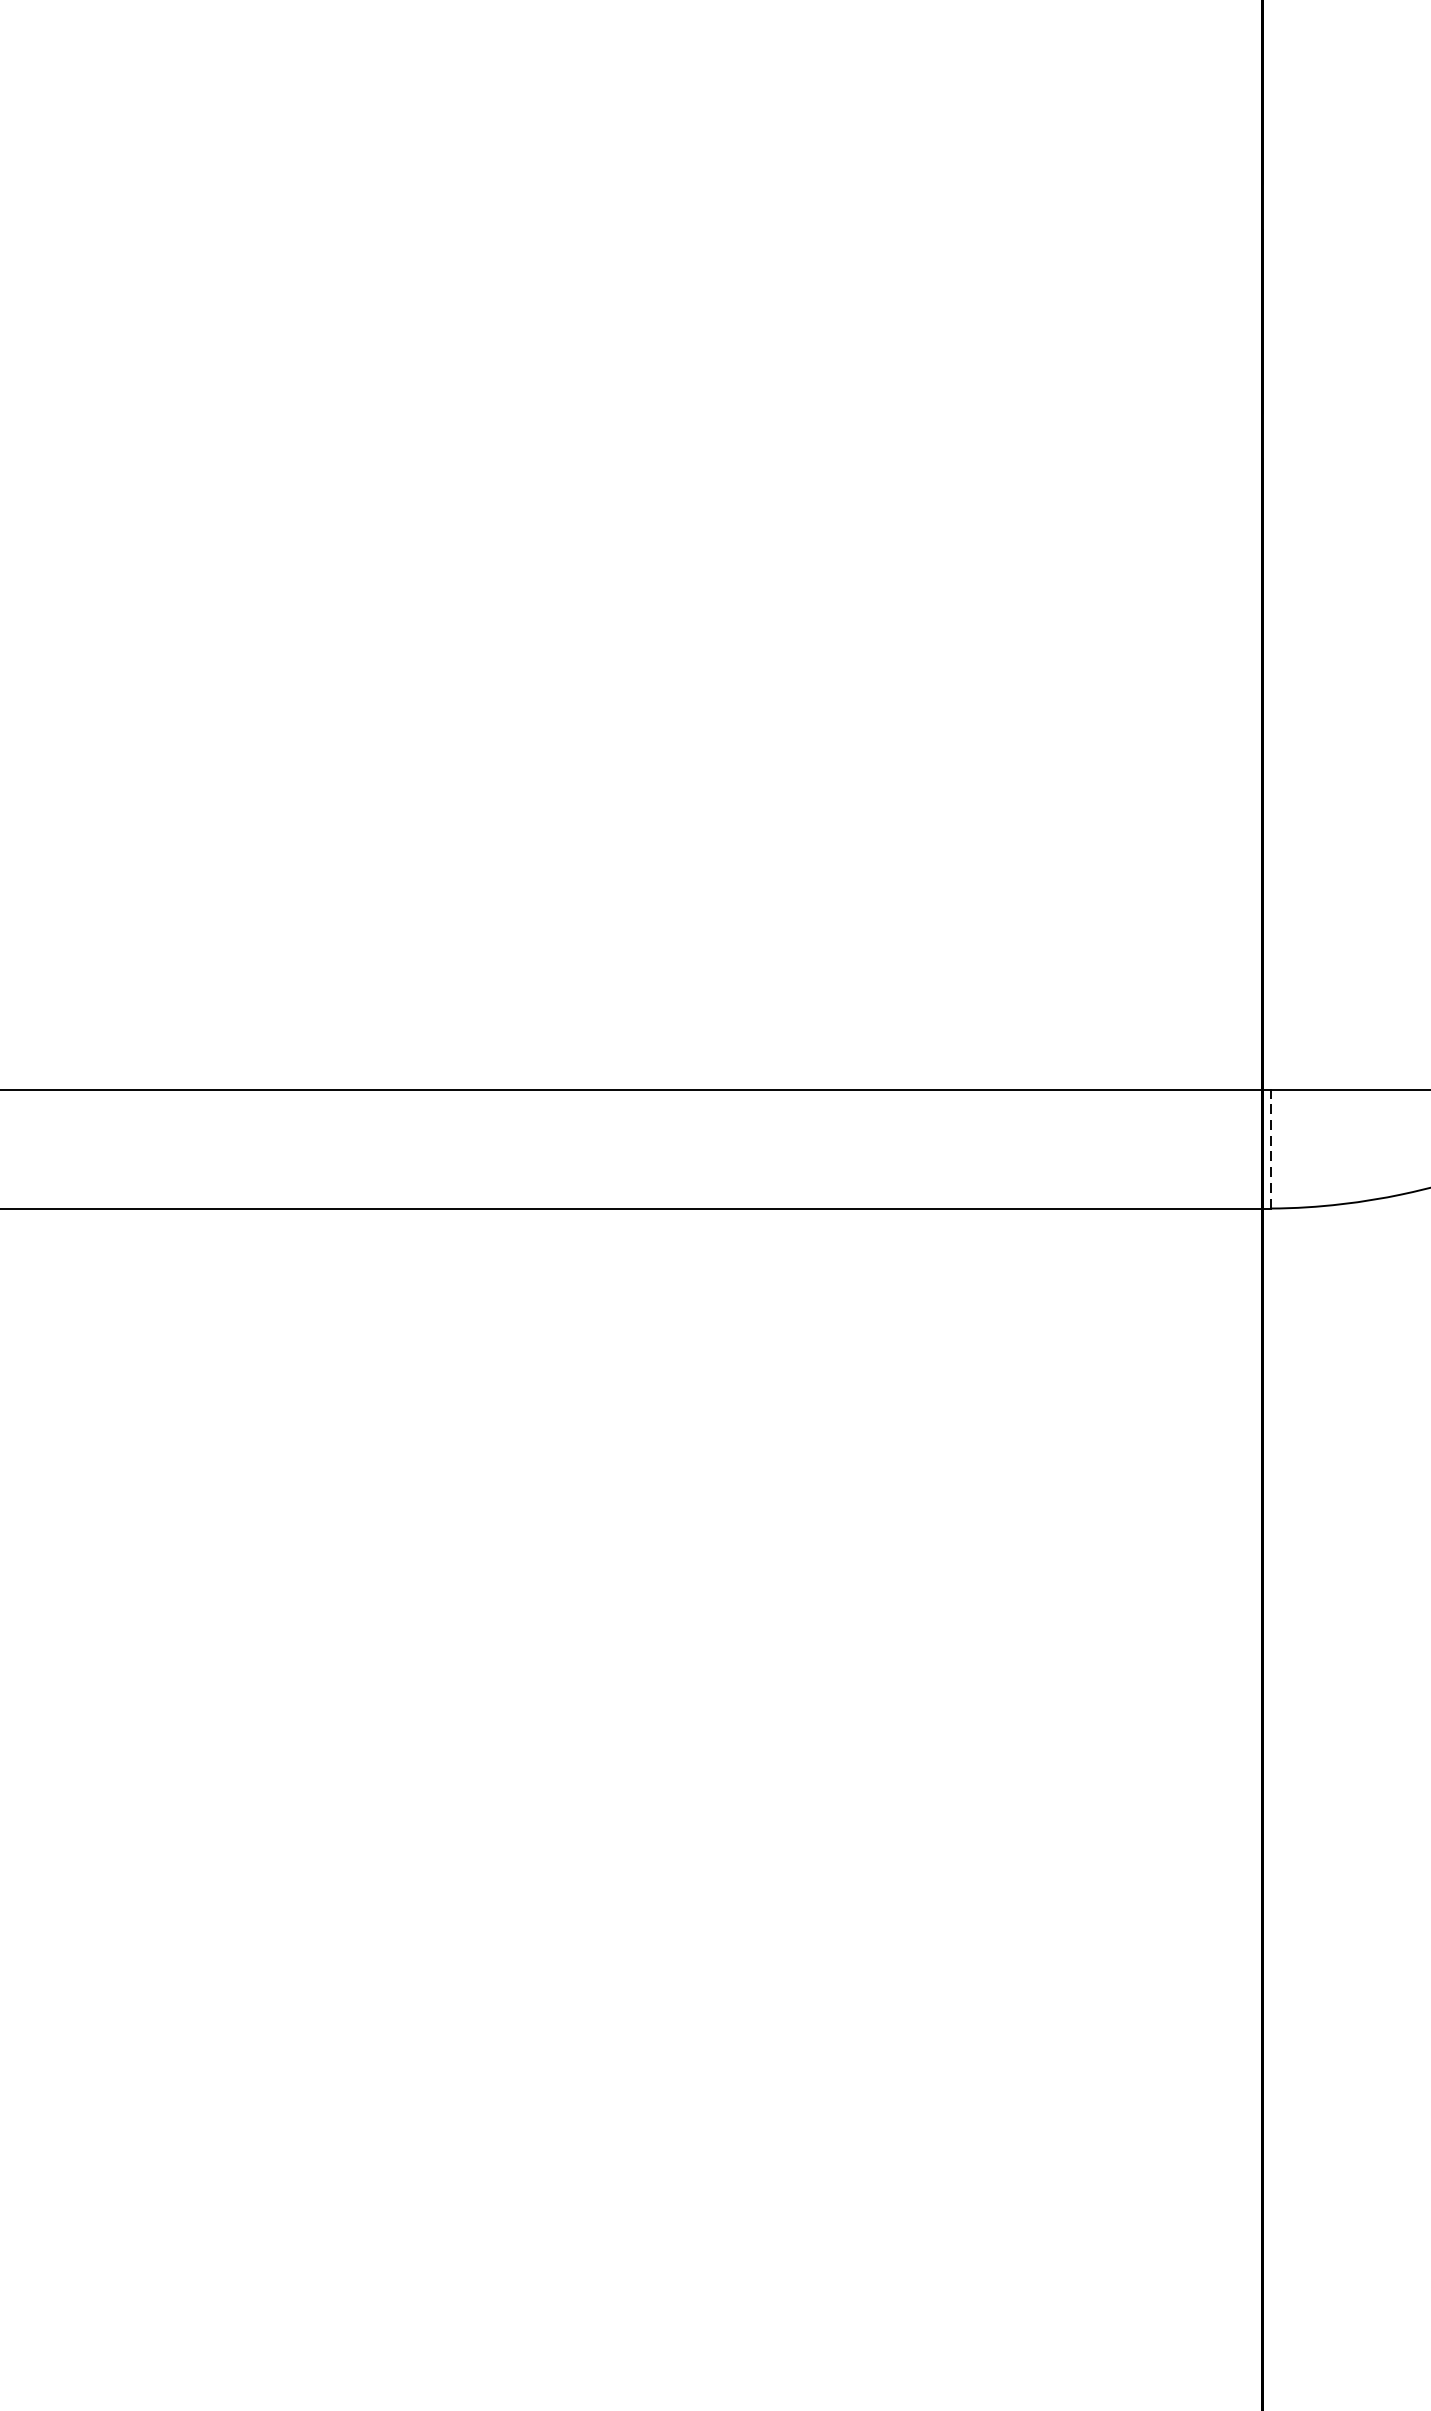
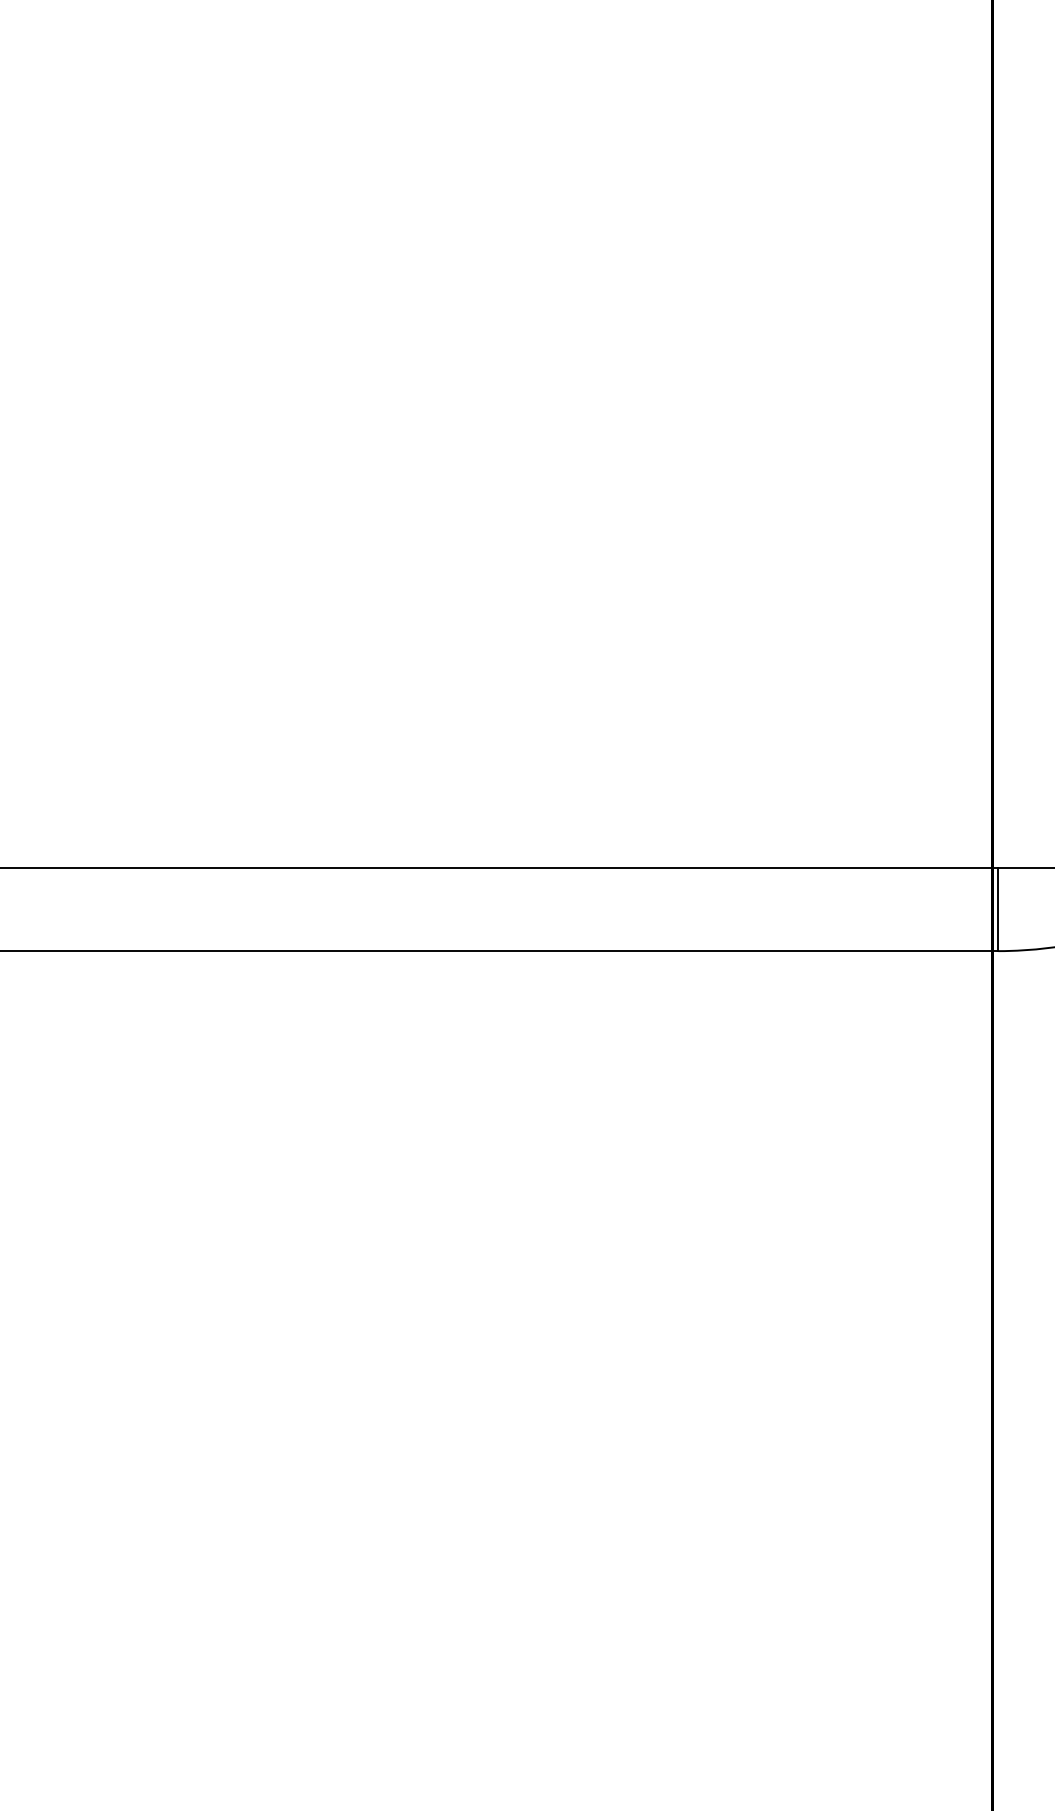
line: (1271, 1149) -> (998, 909), dashed -> solid

